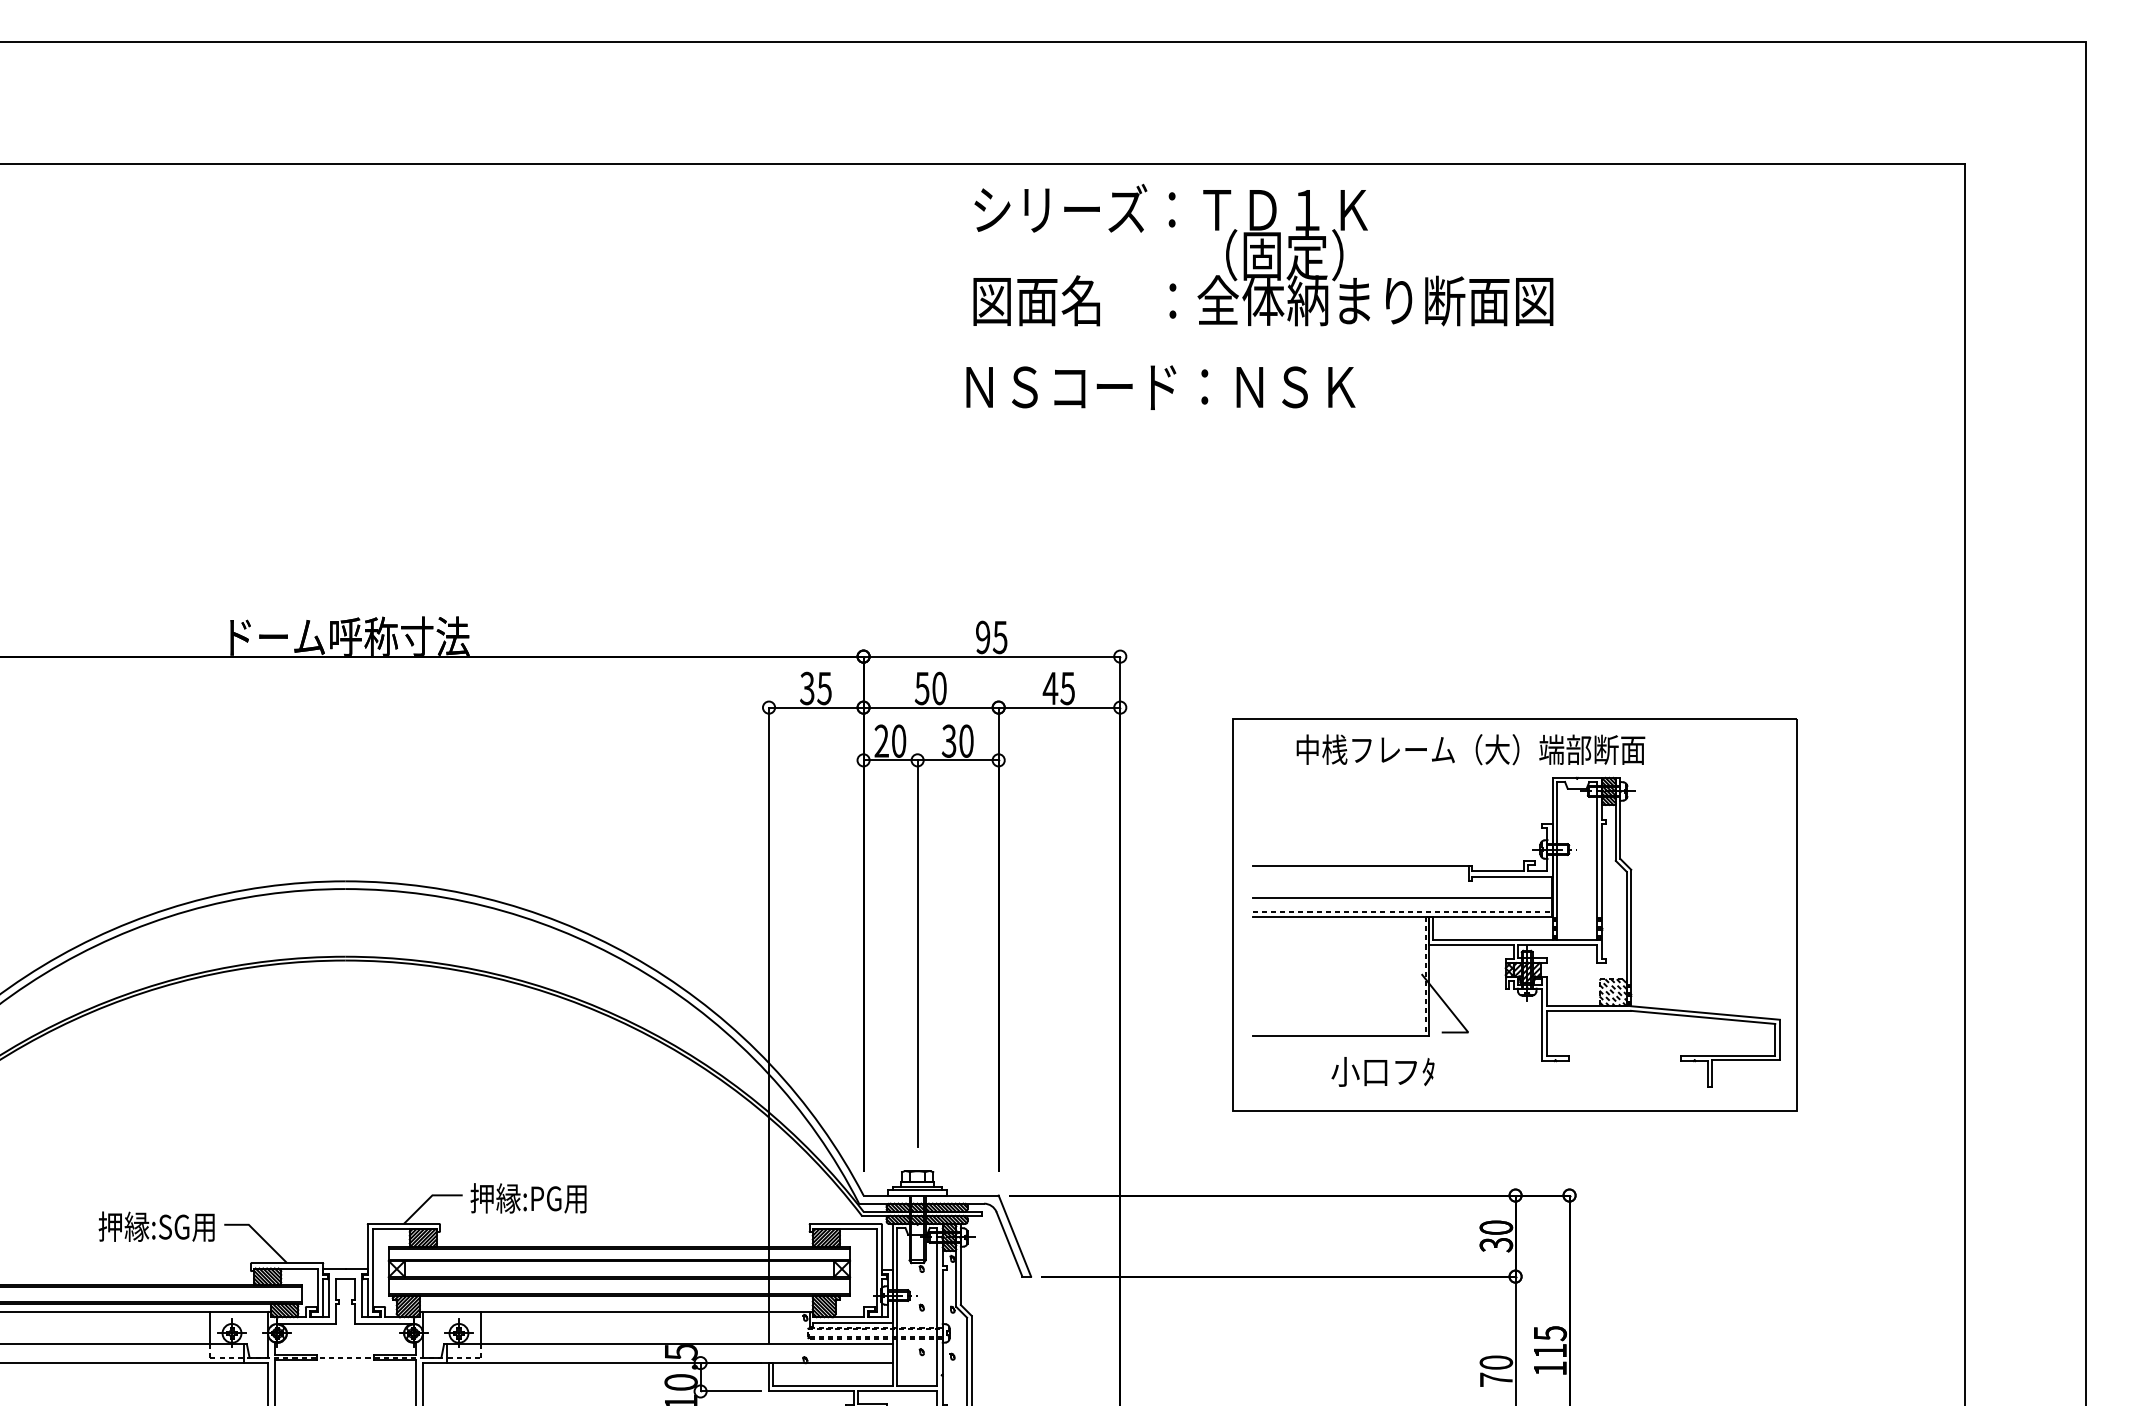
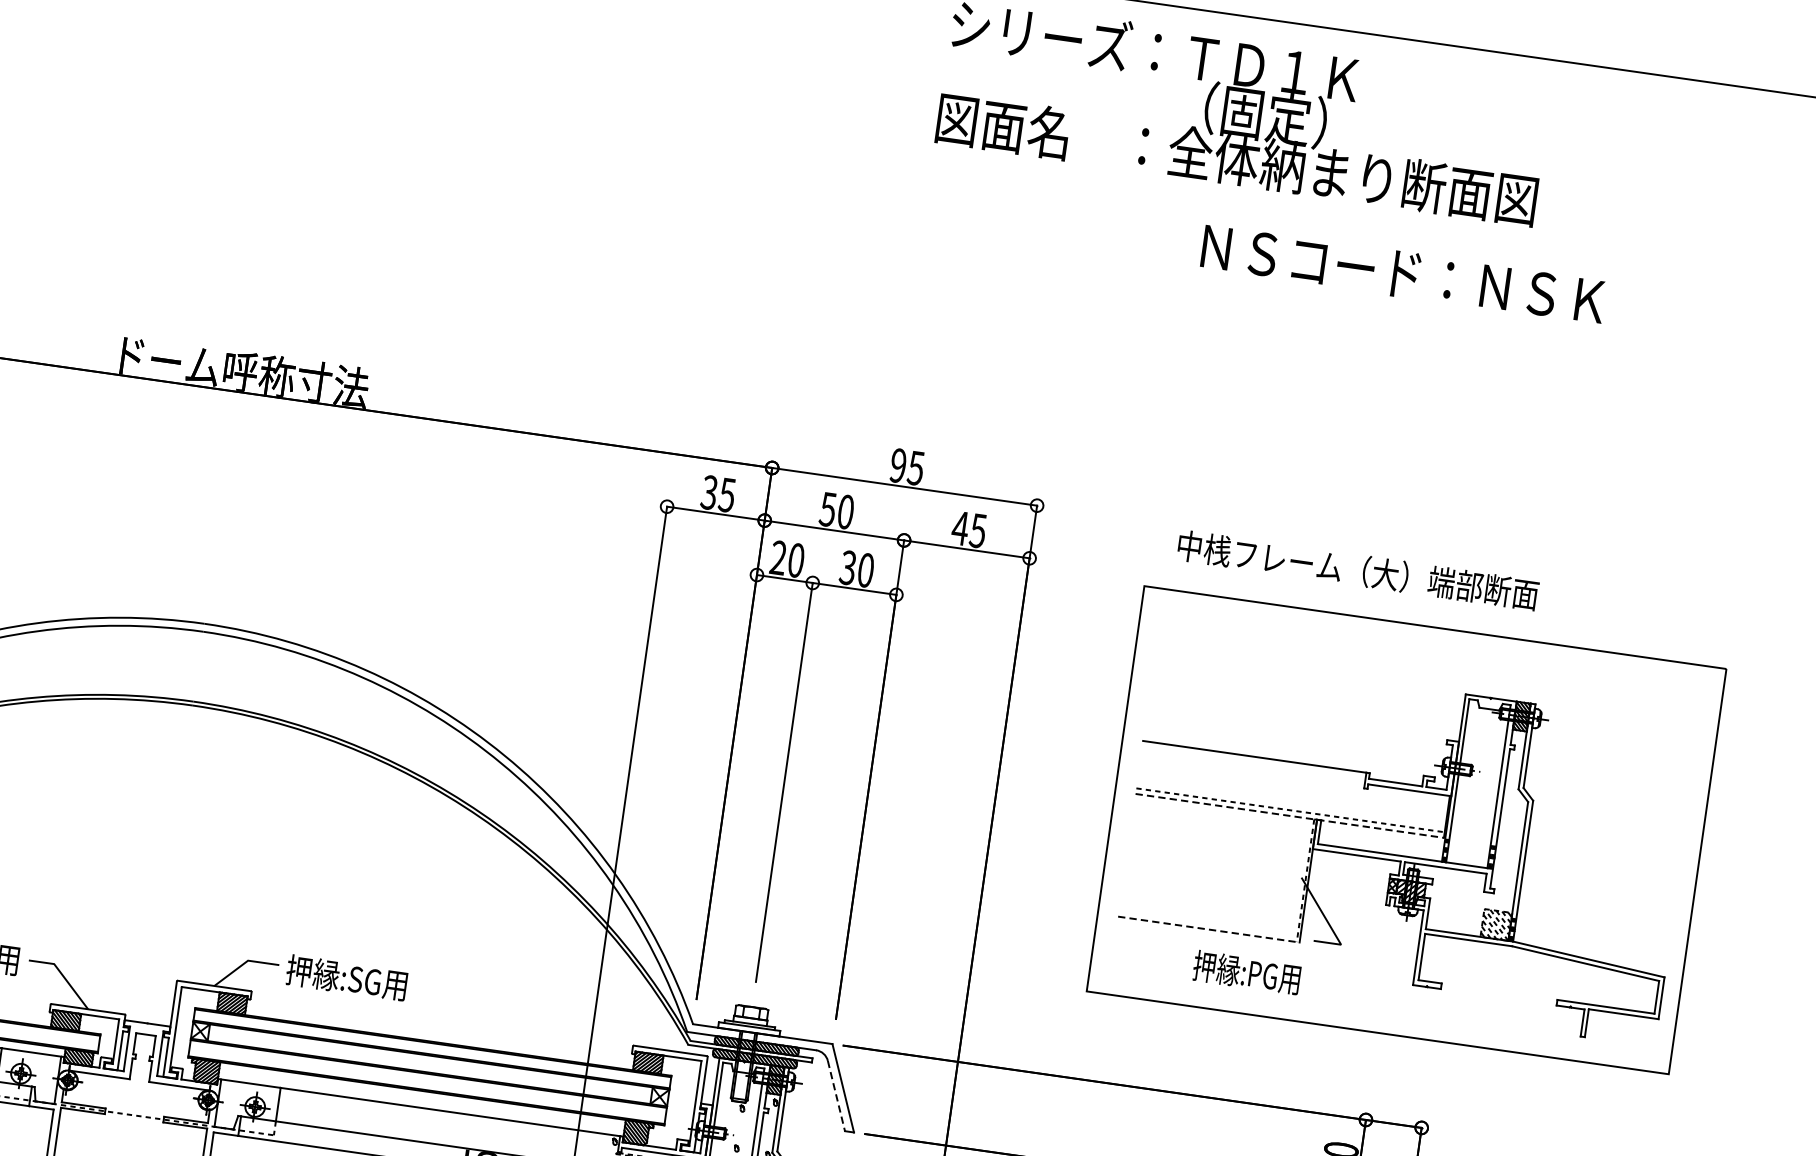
text: (1160, 387) -> (1403, 274), moved
text: (1470, 749) -> (1357, 570), moved
line: (1401, 898) -> (1291, 796), removed
line: (1402, 917) -> (1290, 816), solid -> dashed
line: (1340, 1035) -> (1208, 929), solid -> dashed
text: (1382, 1071) -> (1246, 972), 小口フﾀ -> 押縁:PG用
text: (529, 1198) -> (347, 978), 押縁:PG用 -> 押縁:SG用
line: (1009, 1244) -> (836, 1096), solid -> dashed

